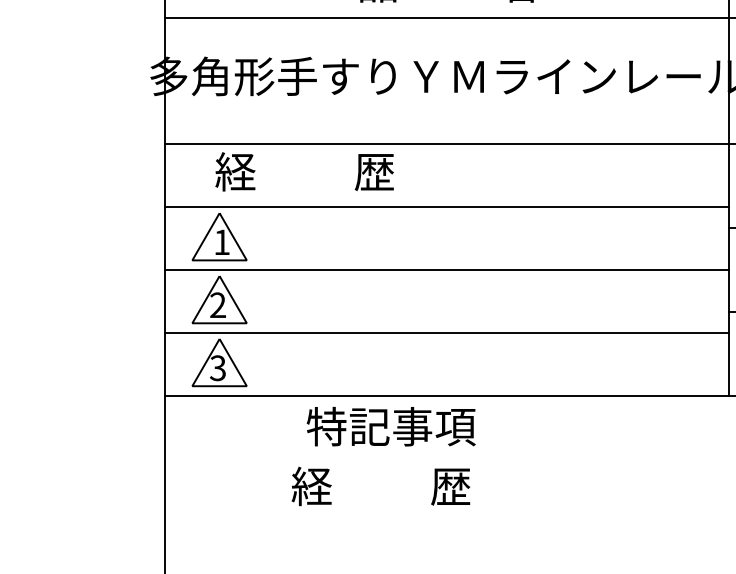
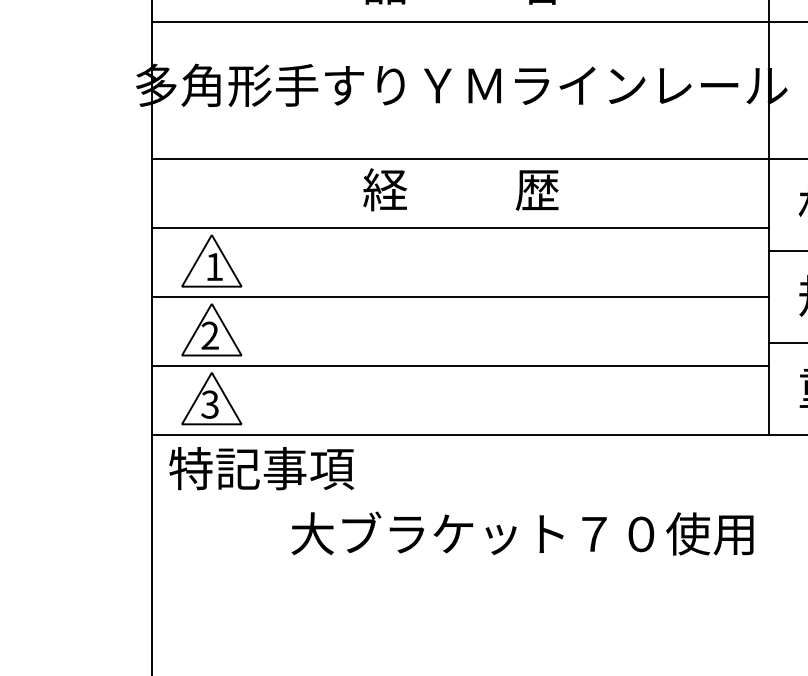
text: (304, 171) -> (460, 189), moved
text: (391, 426) -> (261, 468), moved
text: (502, 486) -> (521, 533), 経          歴 -> 大ブラケット７０使用

